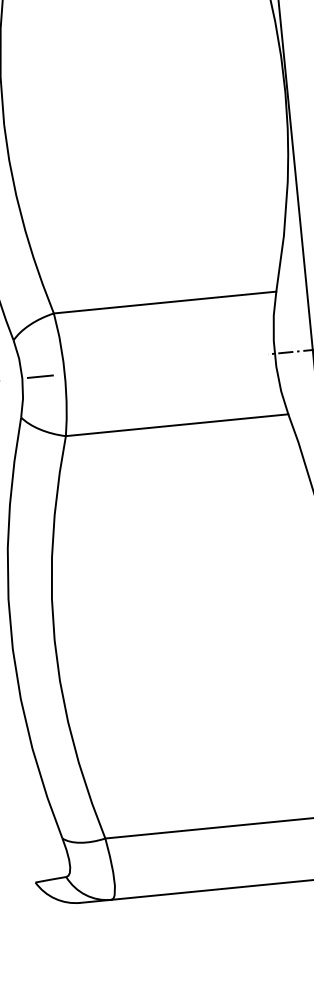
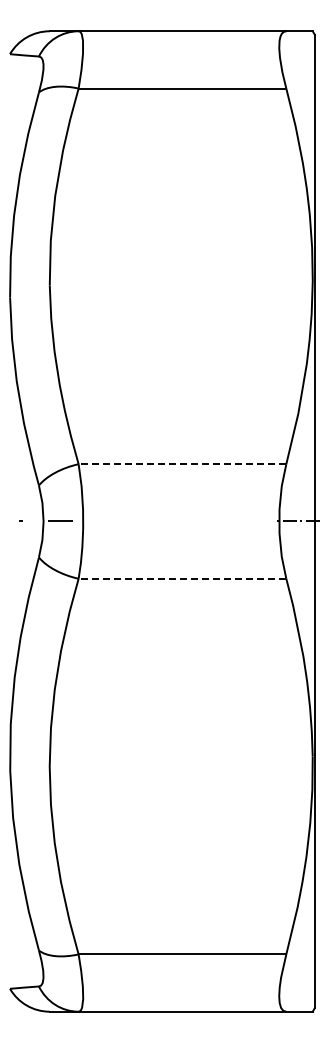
line: (165, 302) -> (182, 464), solid -> dashed
line: (177, 424) -> (182, 578), solid -> dashed

